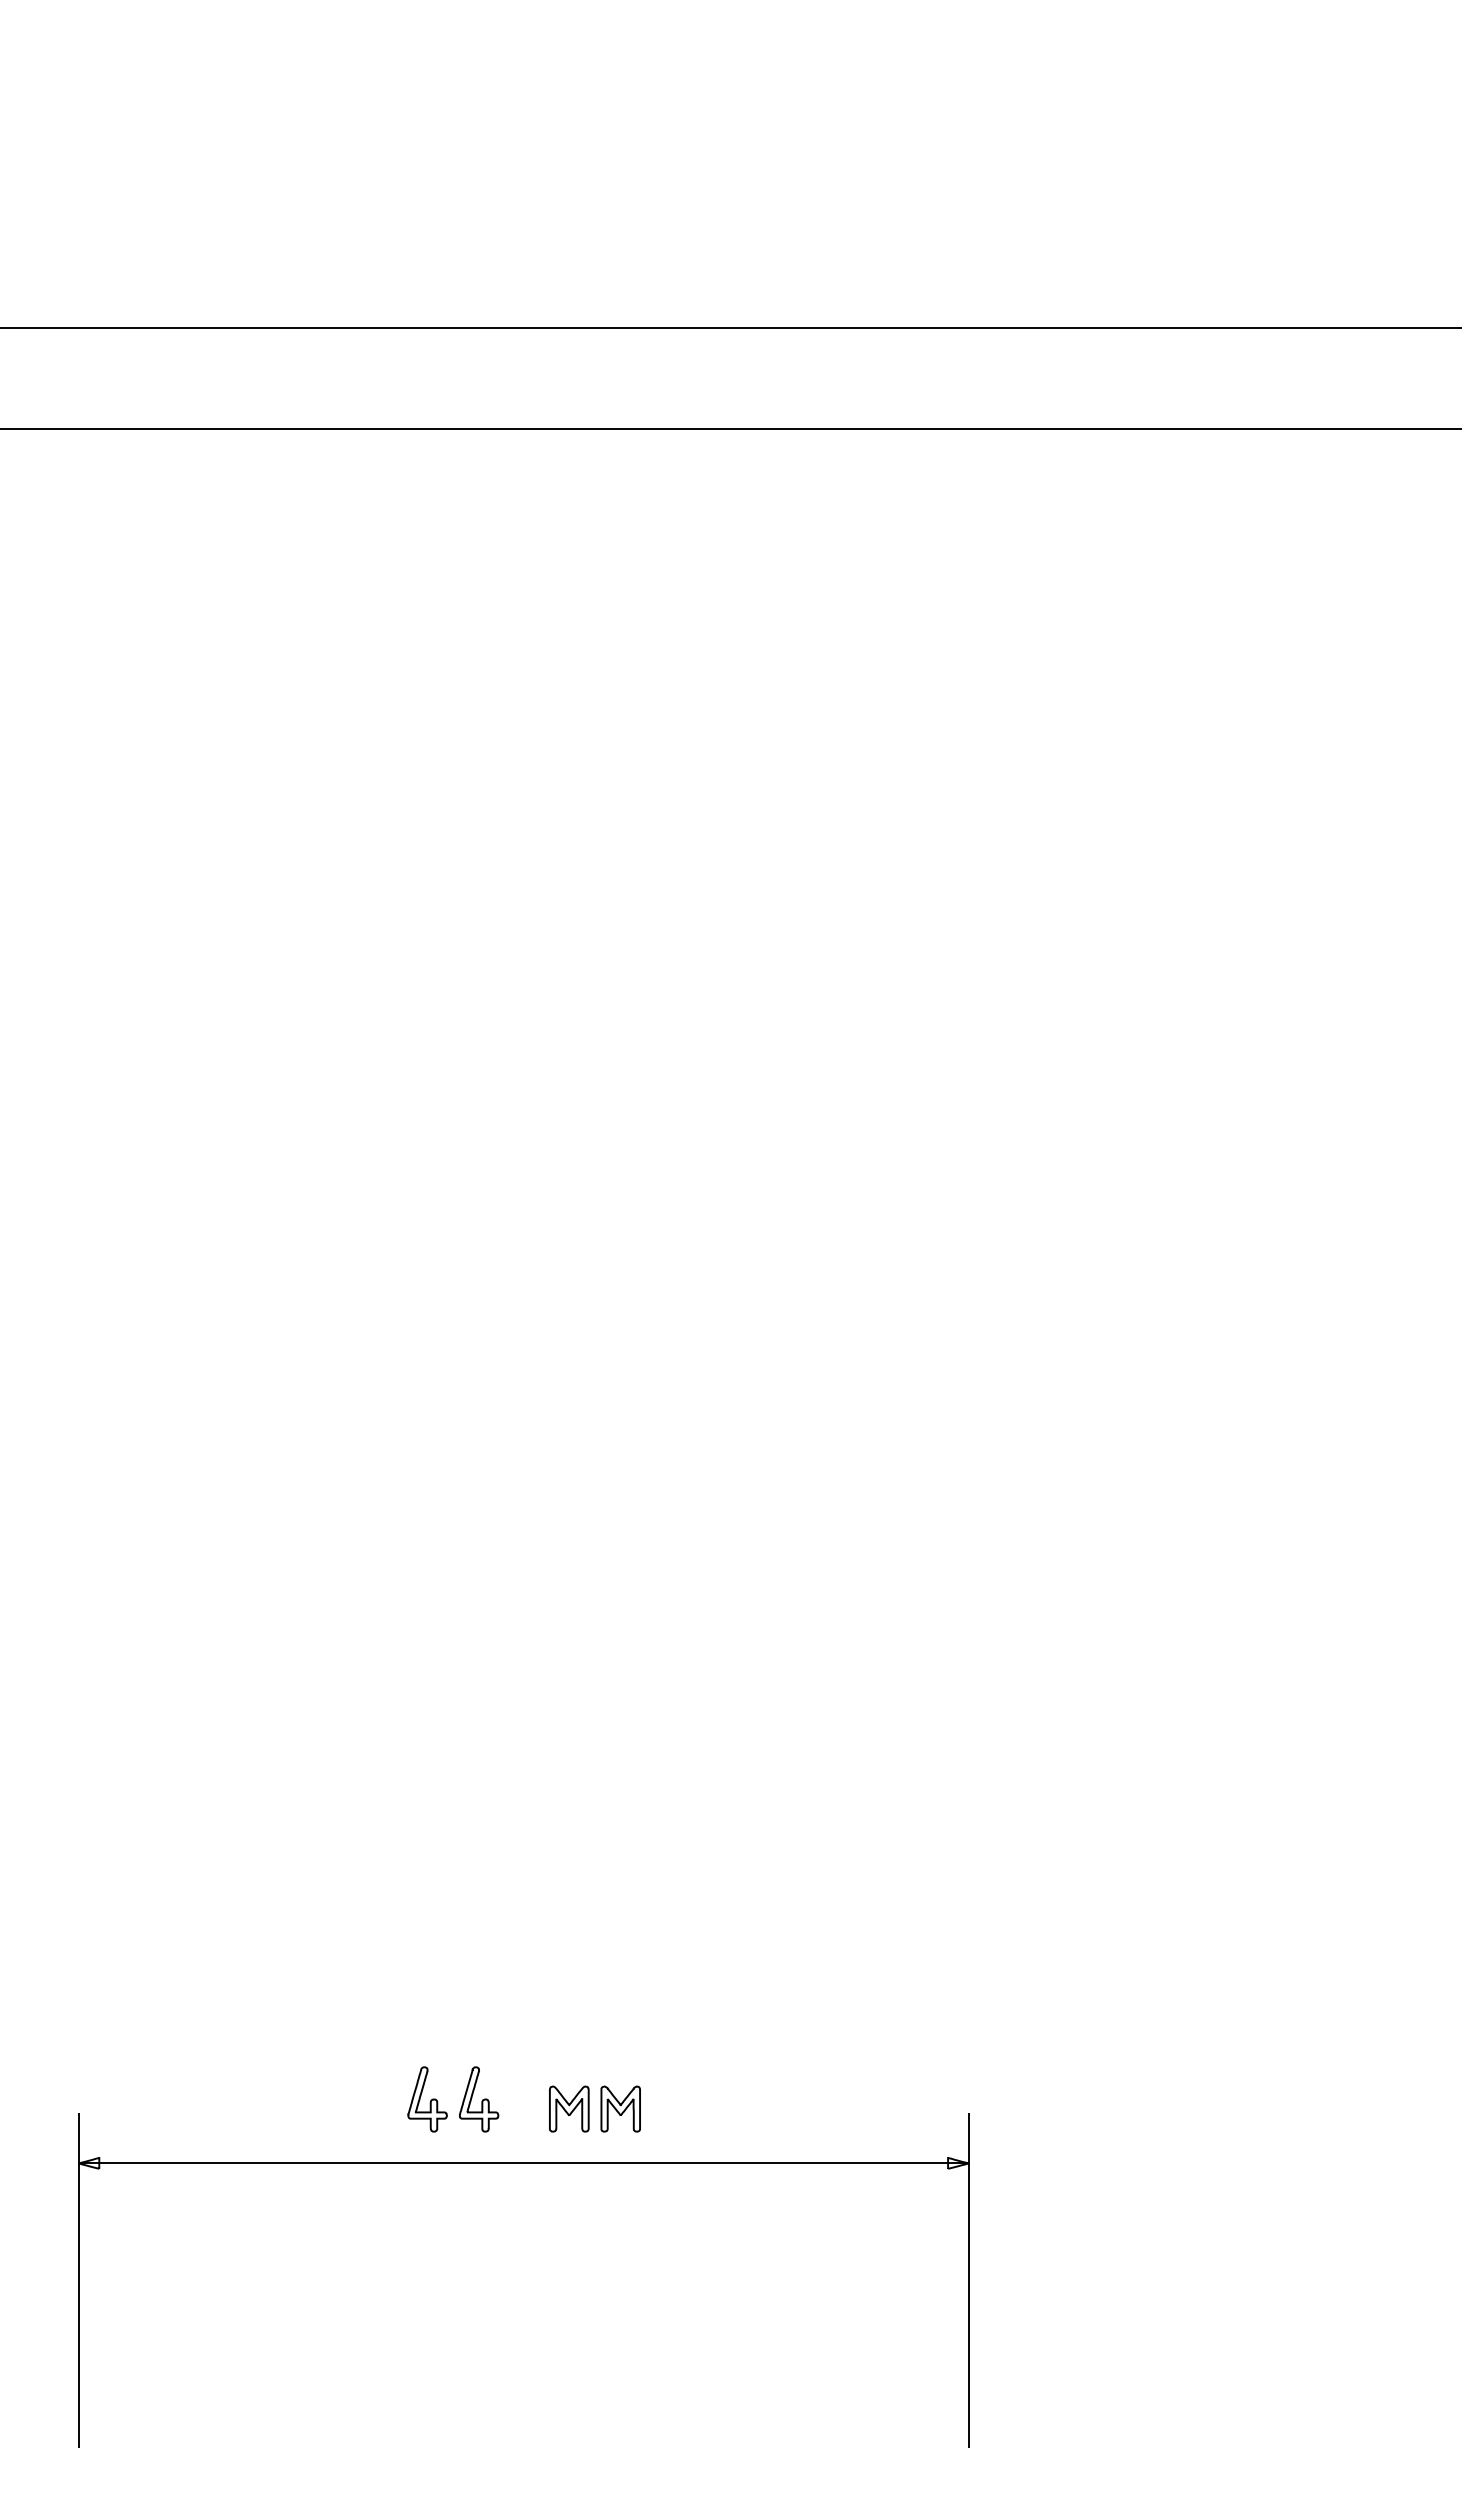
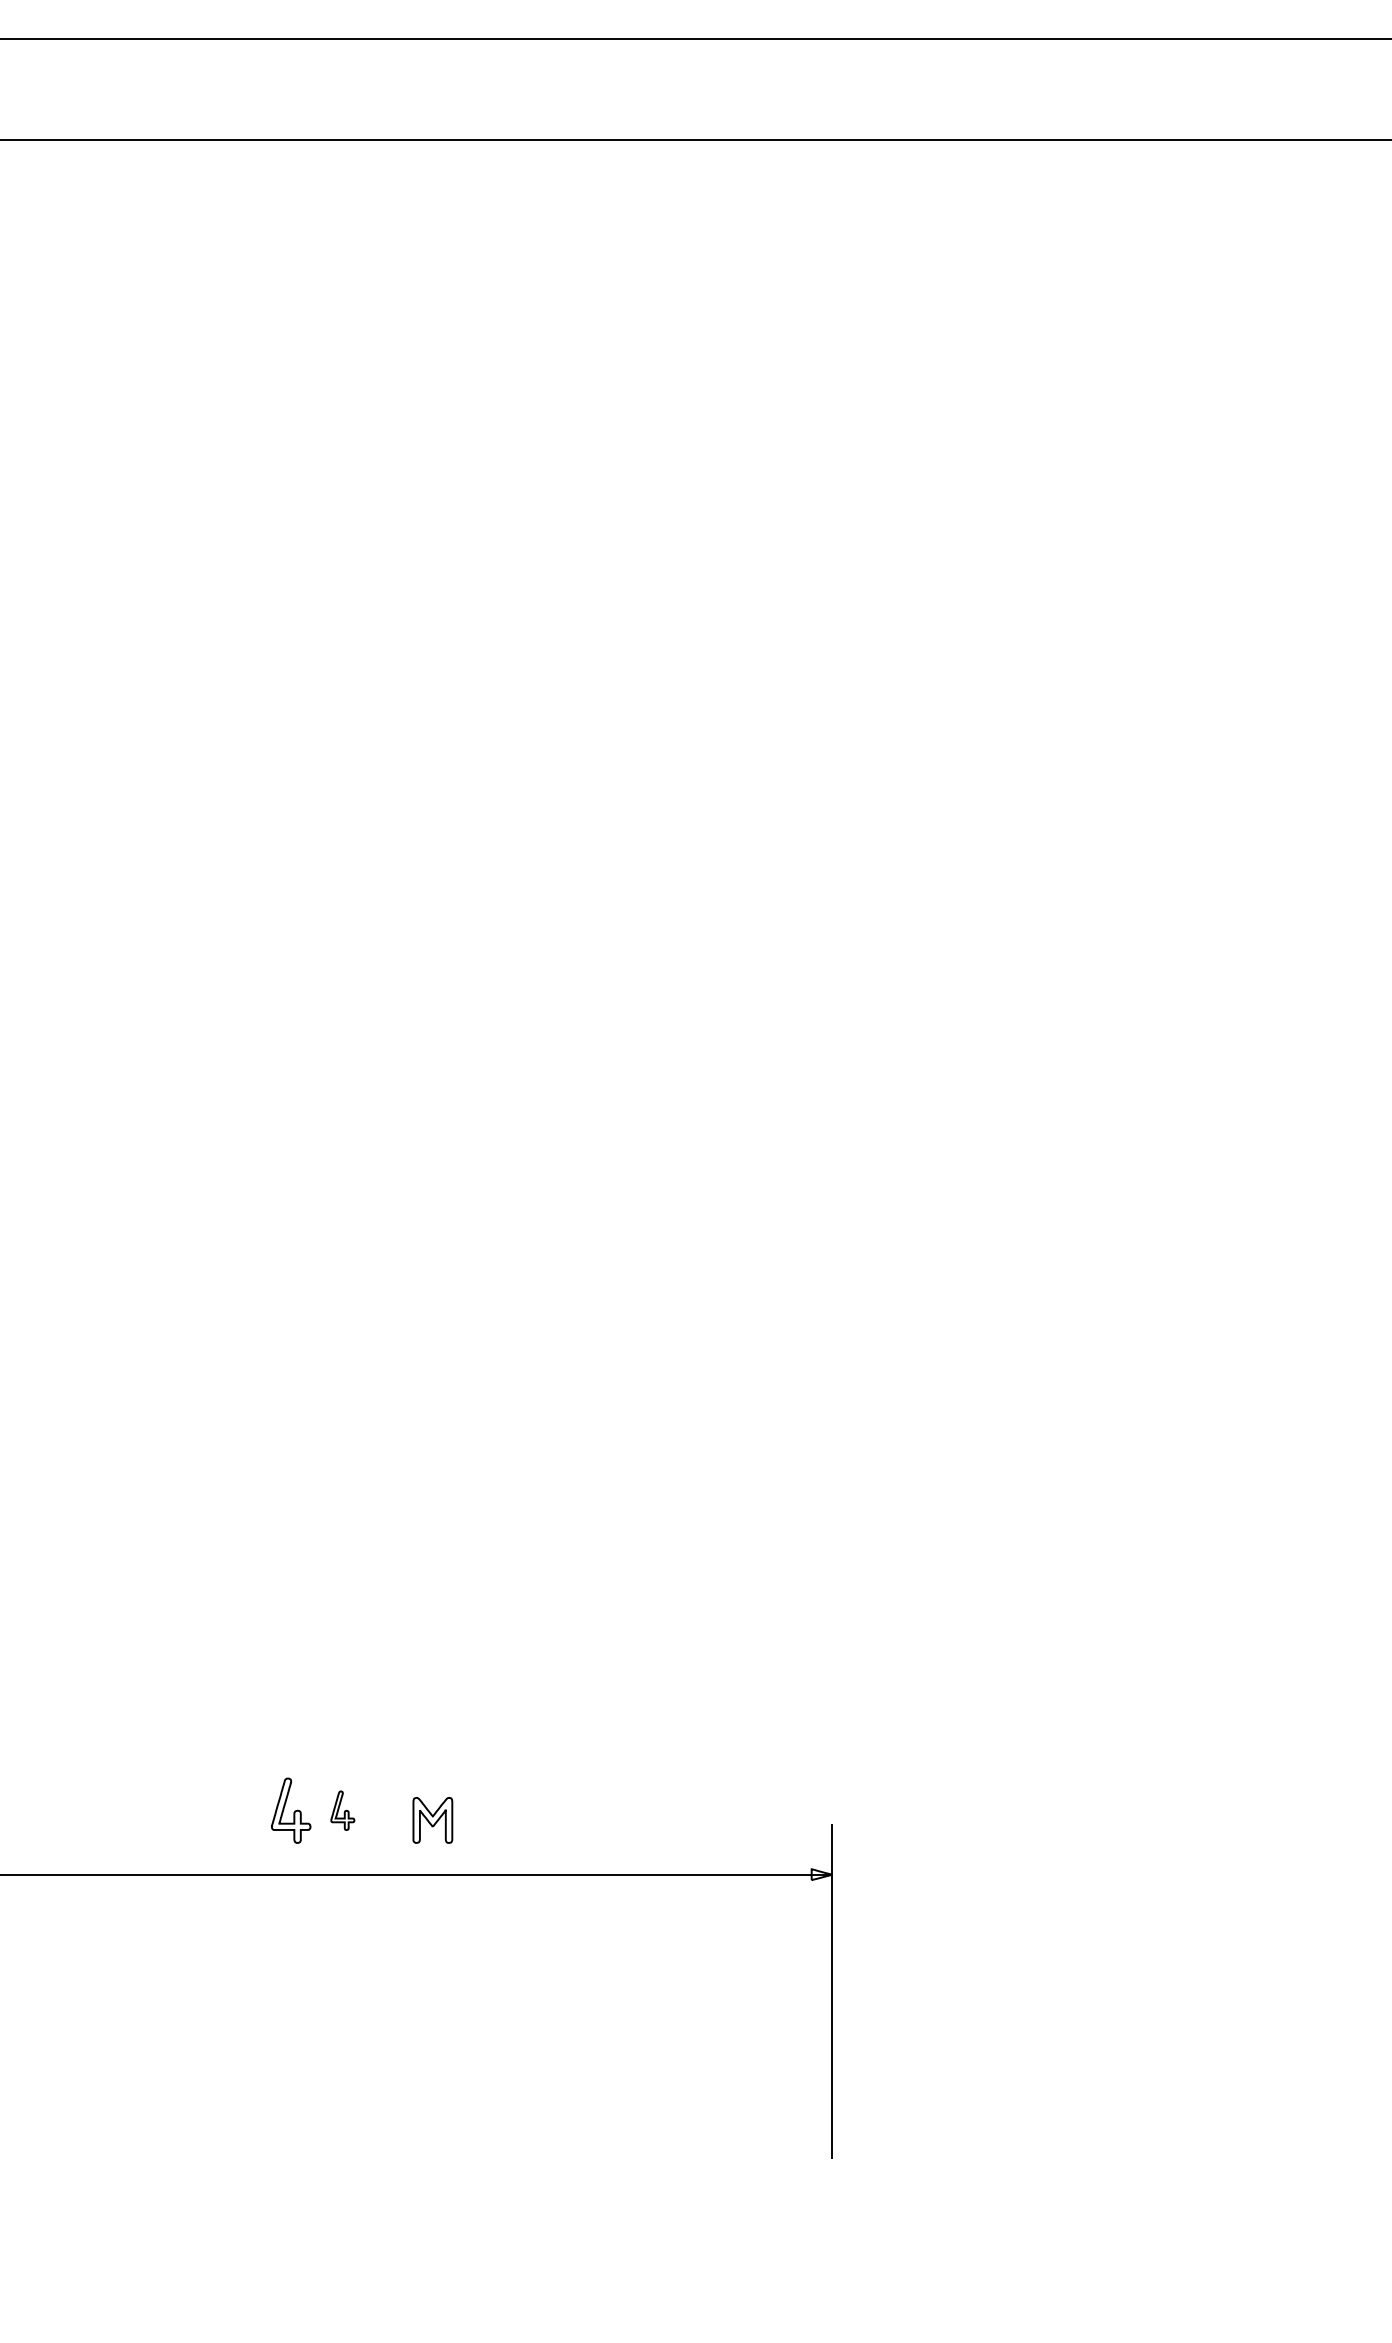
part: (479, 2099) -> (343, 1810), size x0.6
part: (620, 2108) -> (484, 1819), removed

